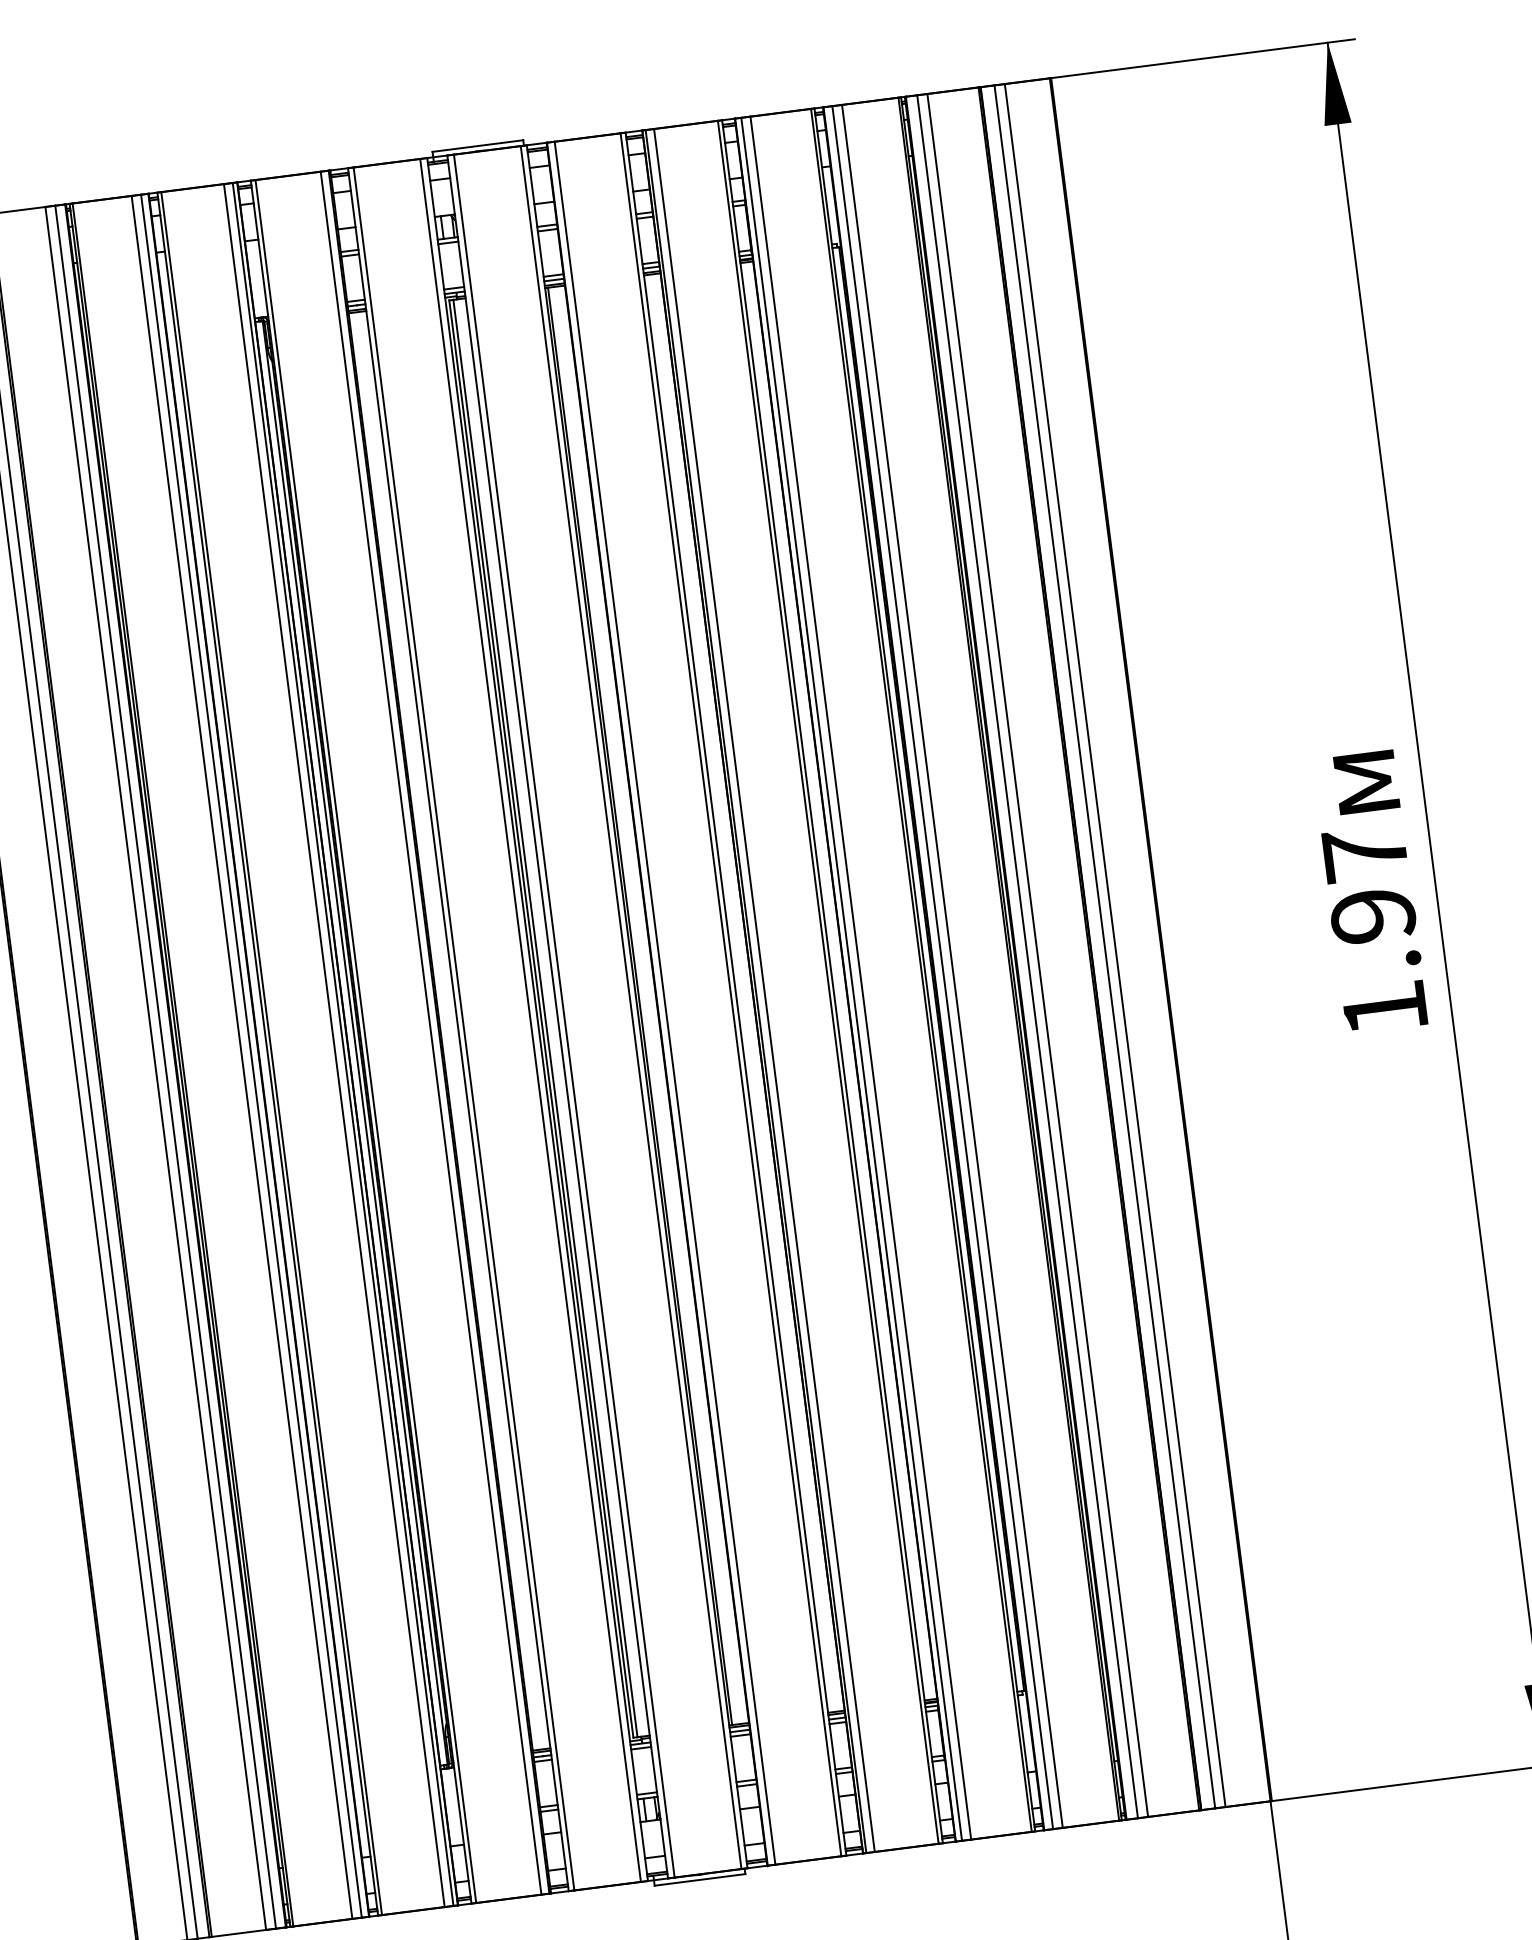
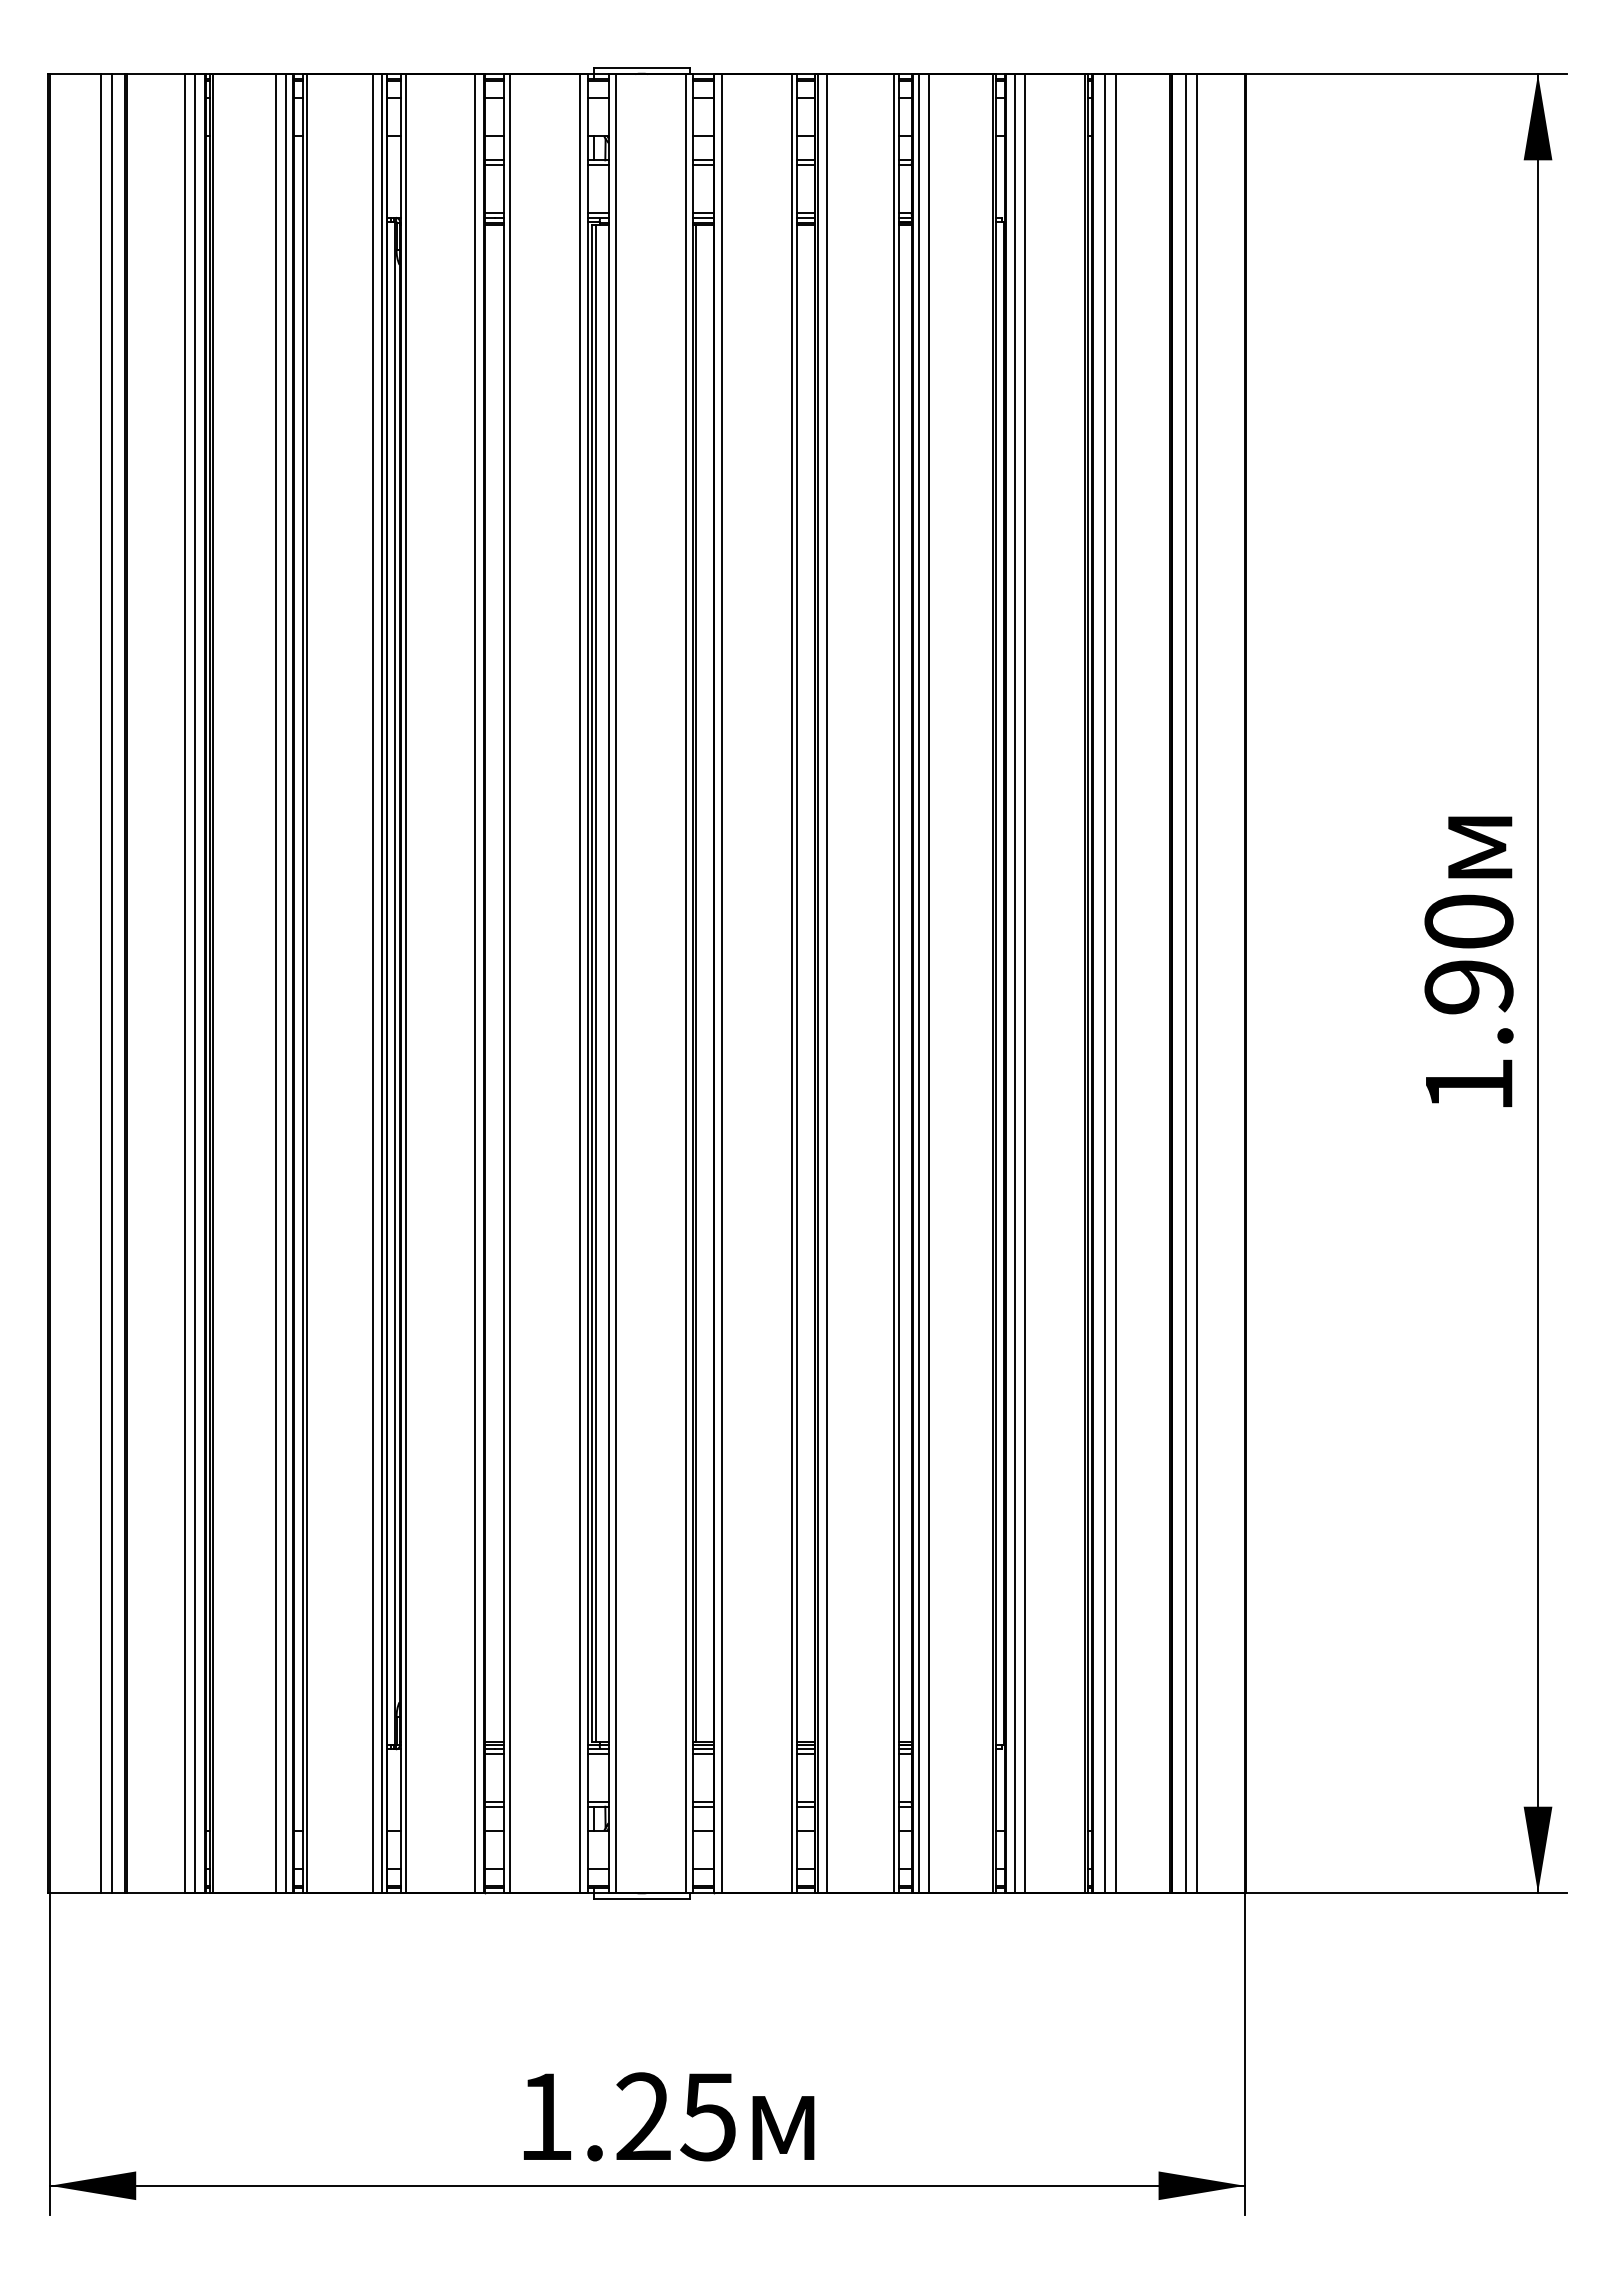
text: (1364, 853) -> (1468, 921), 1.97 -> 1.90

